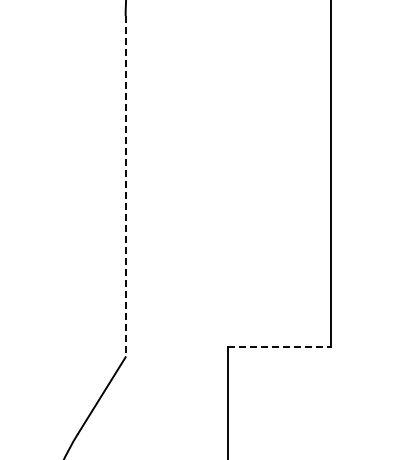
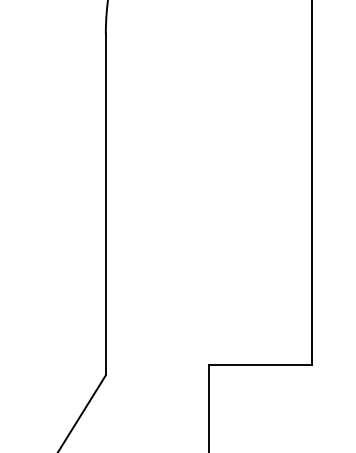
line: (125, 186) -> (105, 204), dashed -> solid
line: (280, 346) -> (260, 364), dashed -> solid

